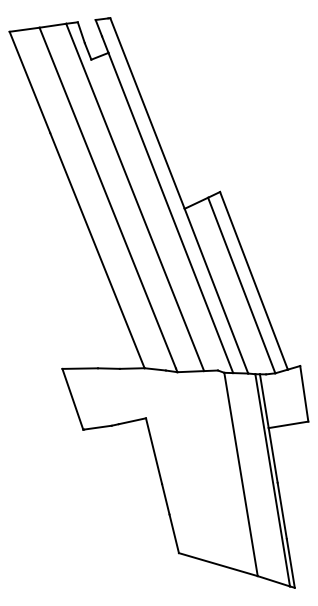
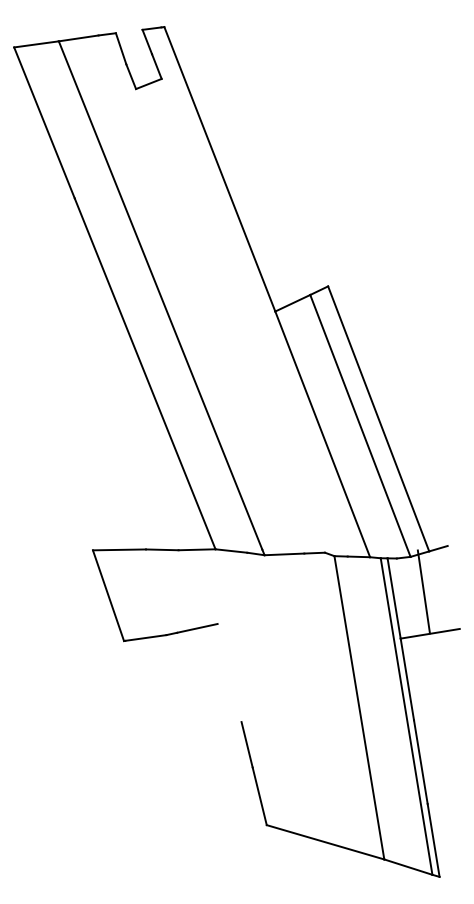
line: (135, 197) -> (201, 294), removed
line: (170, 212) -> (254, 316), removed
line: (304, 393) -> (424, 591), moved
line: (154, 451) -> (230, 673), removed

